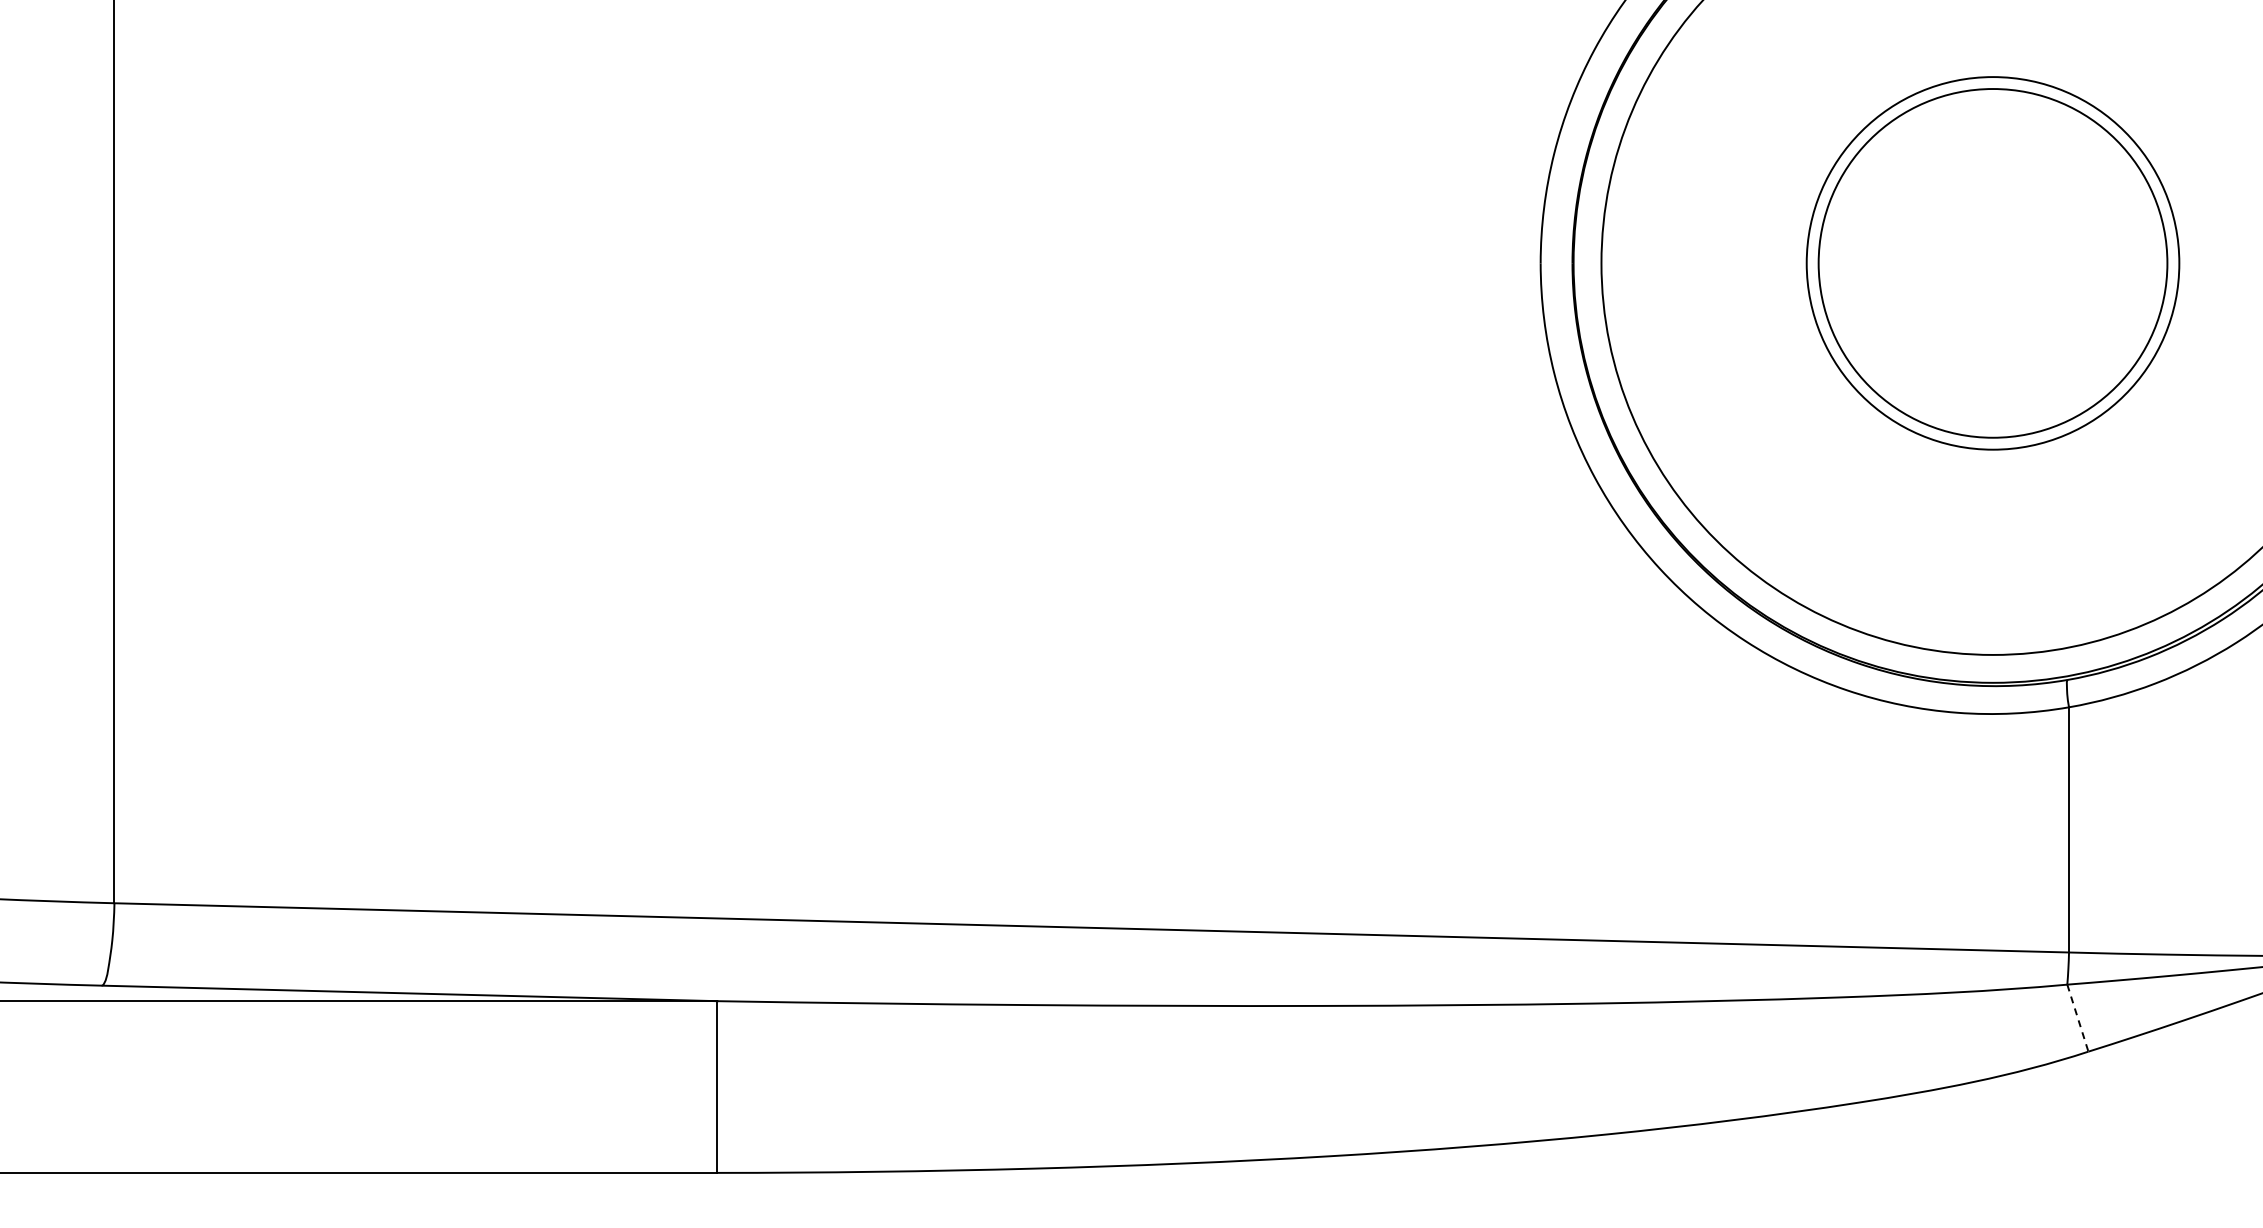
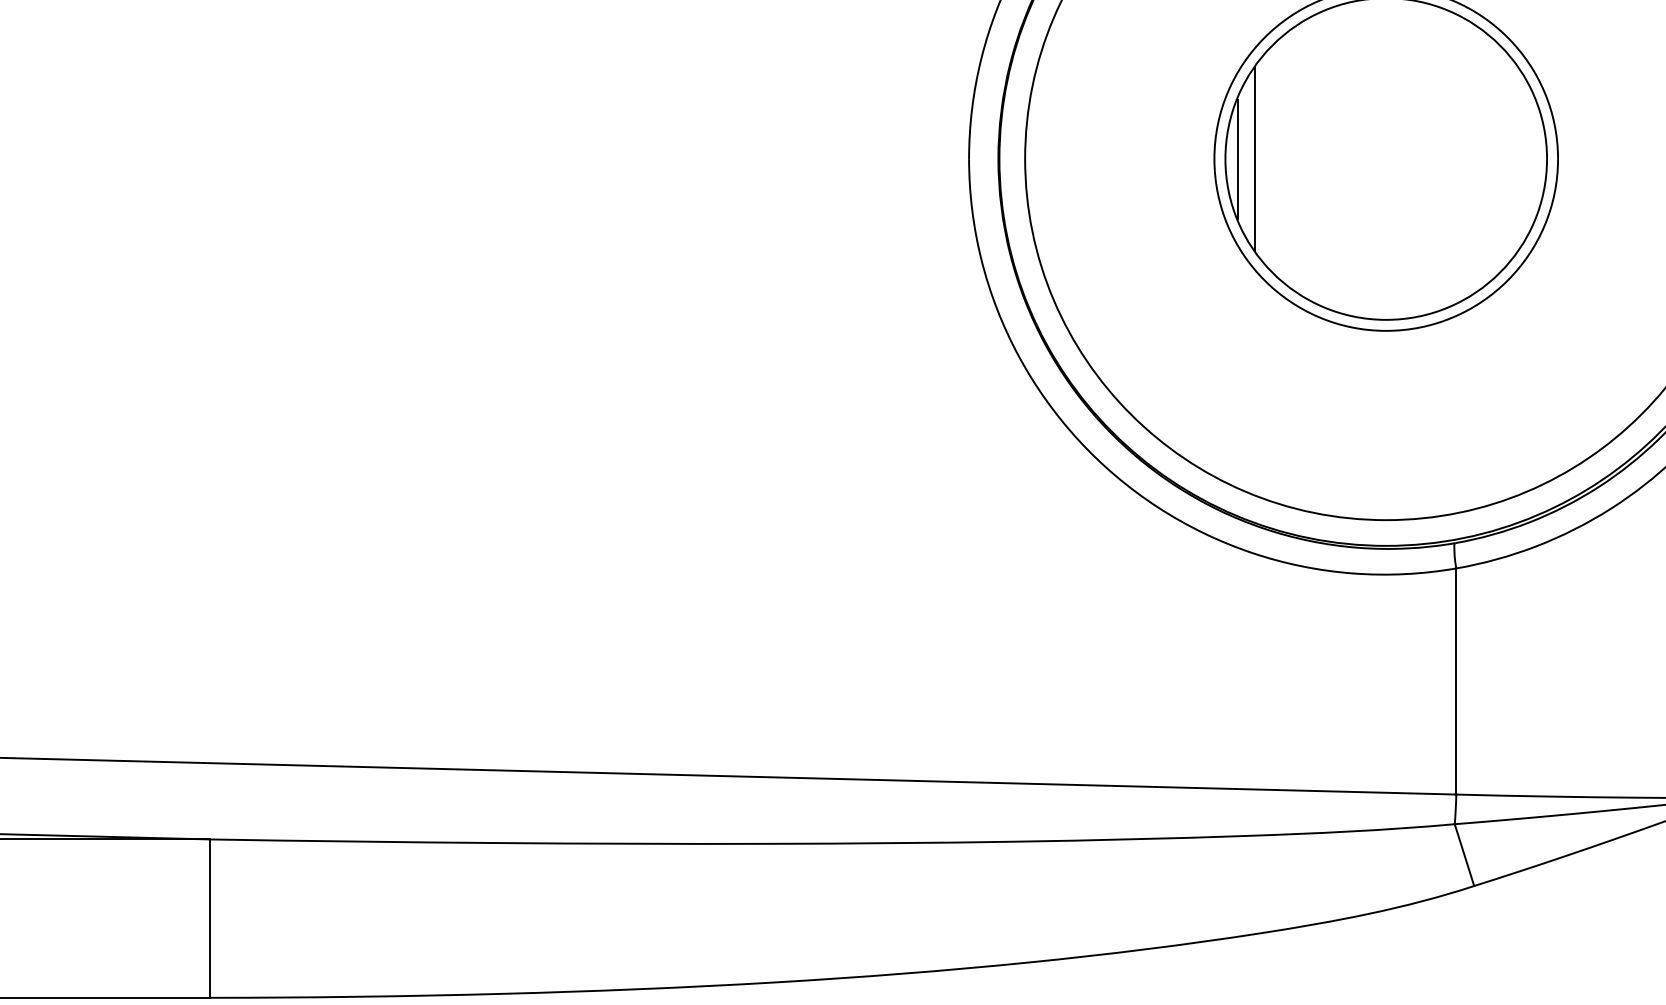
line: (1832, 262) -> (1238, 158), added
line: (1850, 263) -> (1254, 159), added
line: (2078, 1018) -> (1465, 855), dashed -> solid

